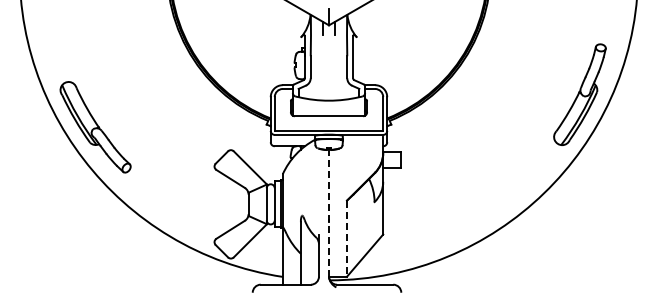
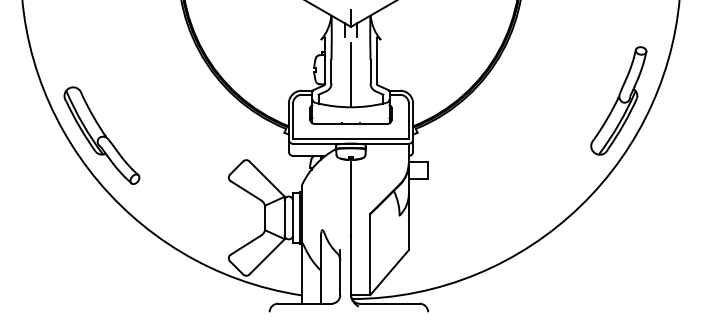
line: (329, 70) -> (351, 75), added
line: (329, 213) -> (351, 227), dashed -> solid
line: (347, 239) -> (370, 255), dashed -> solid

